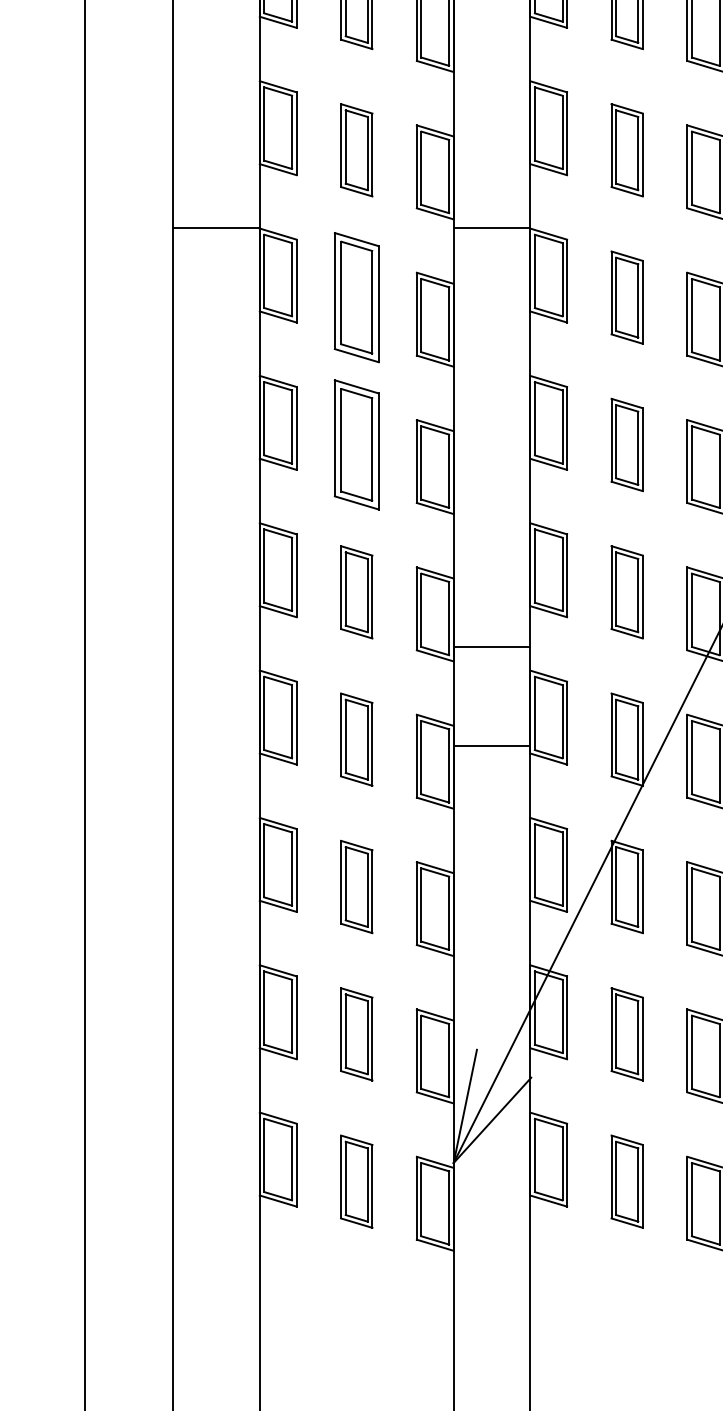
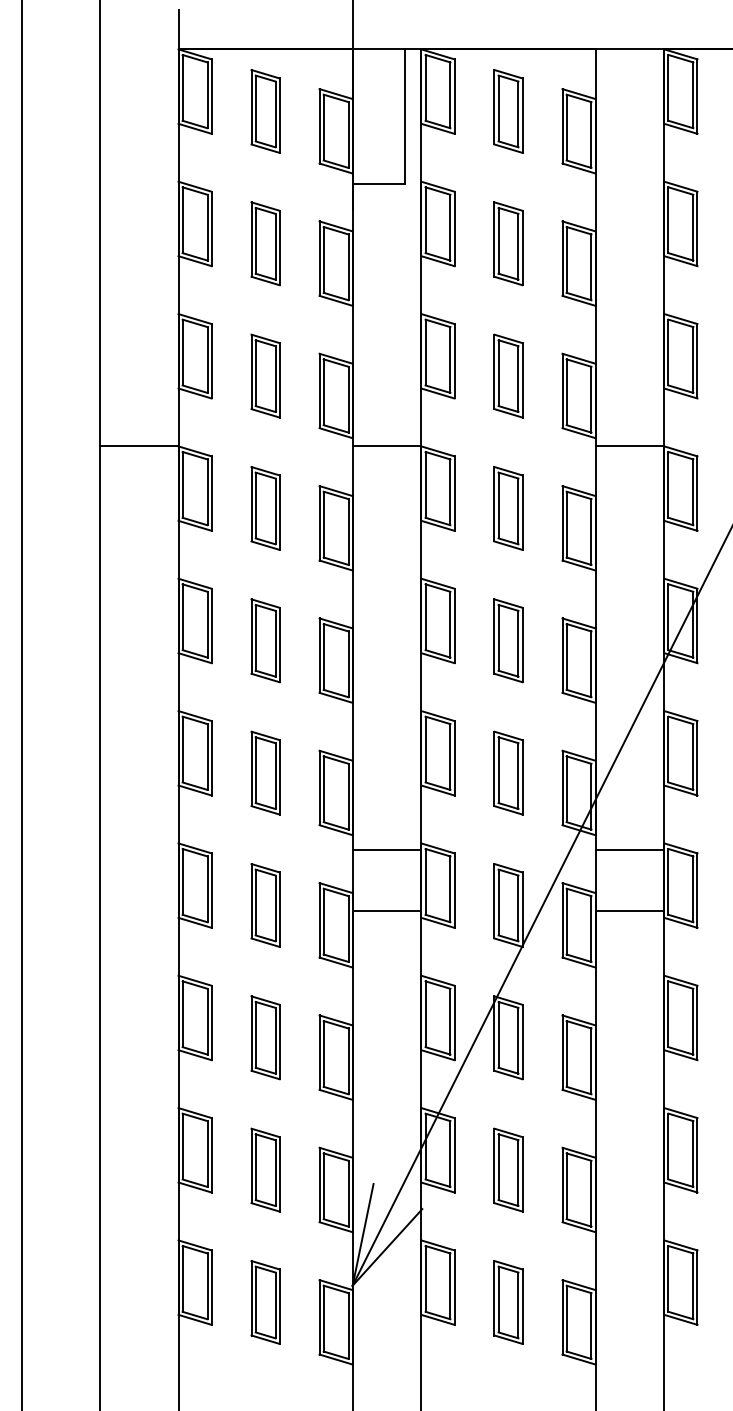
part: (356, 297) -> (265, 508), size x0.71
part: (356, 444) -> (265, 640), size x0.71
line: (491, 647) -> (386, 850), moved

